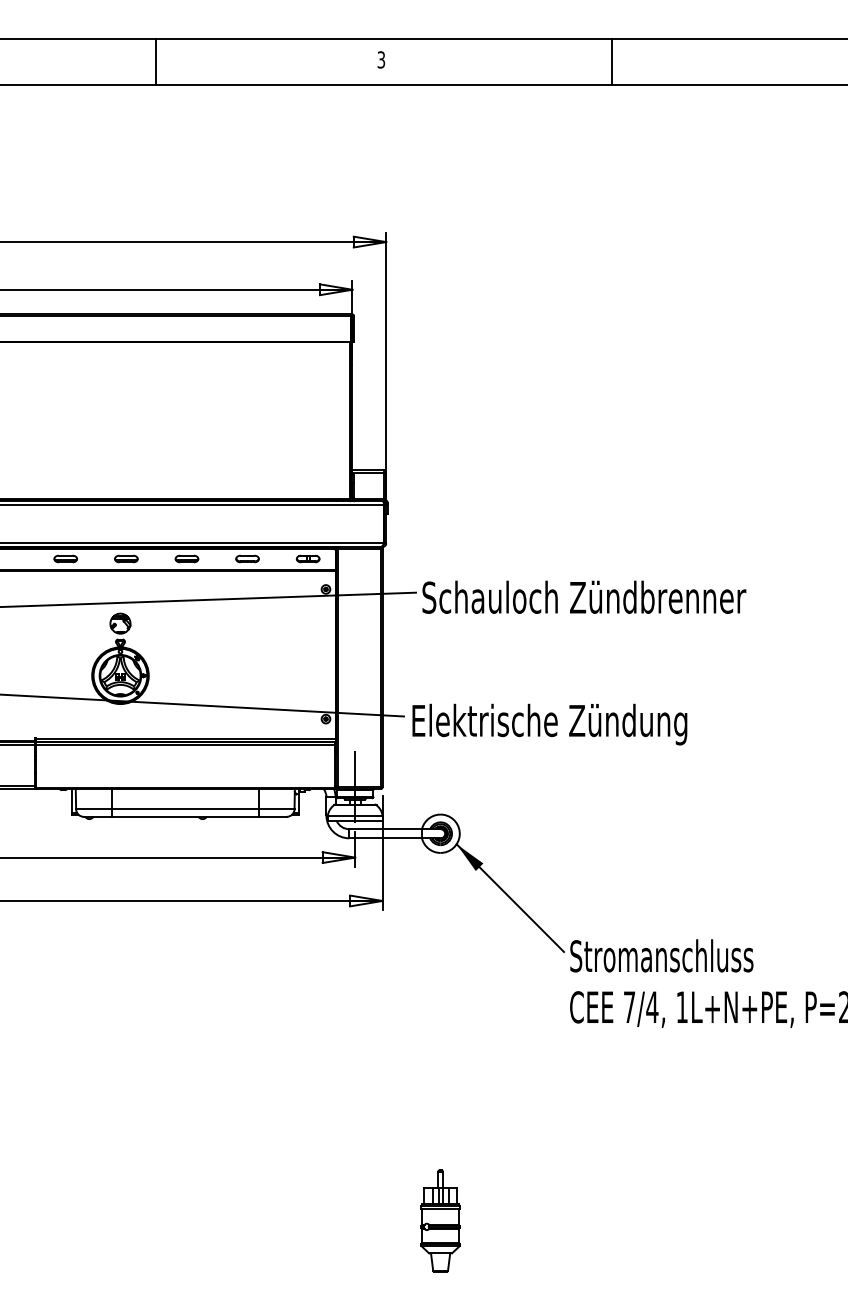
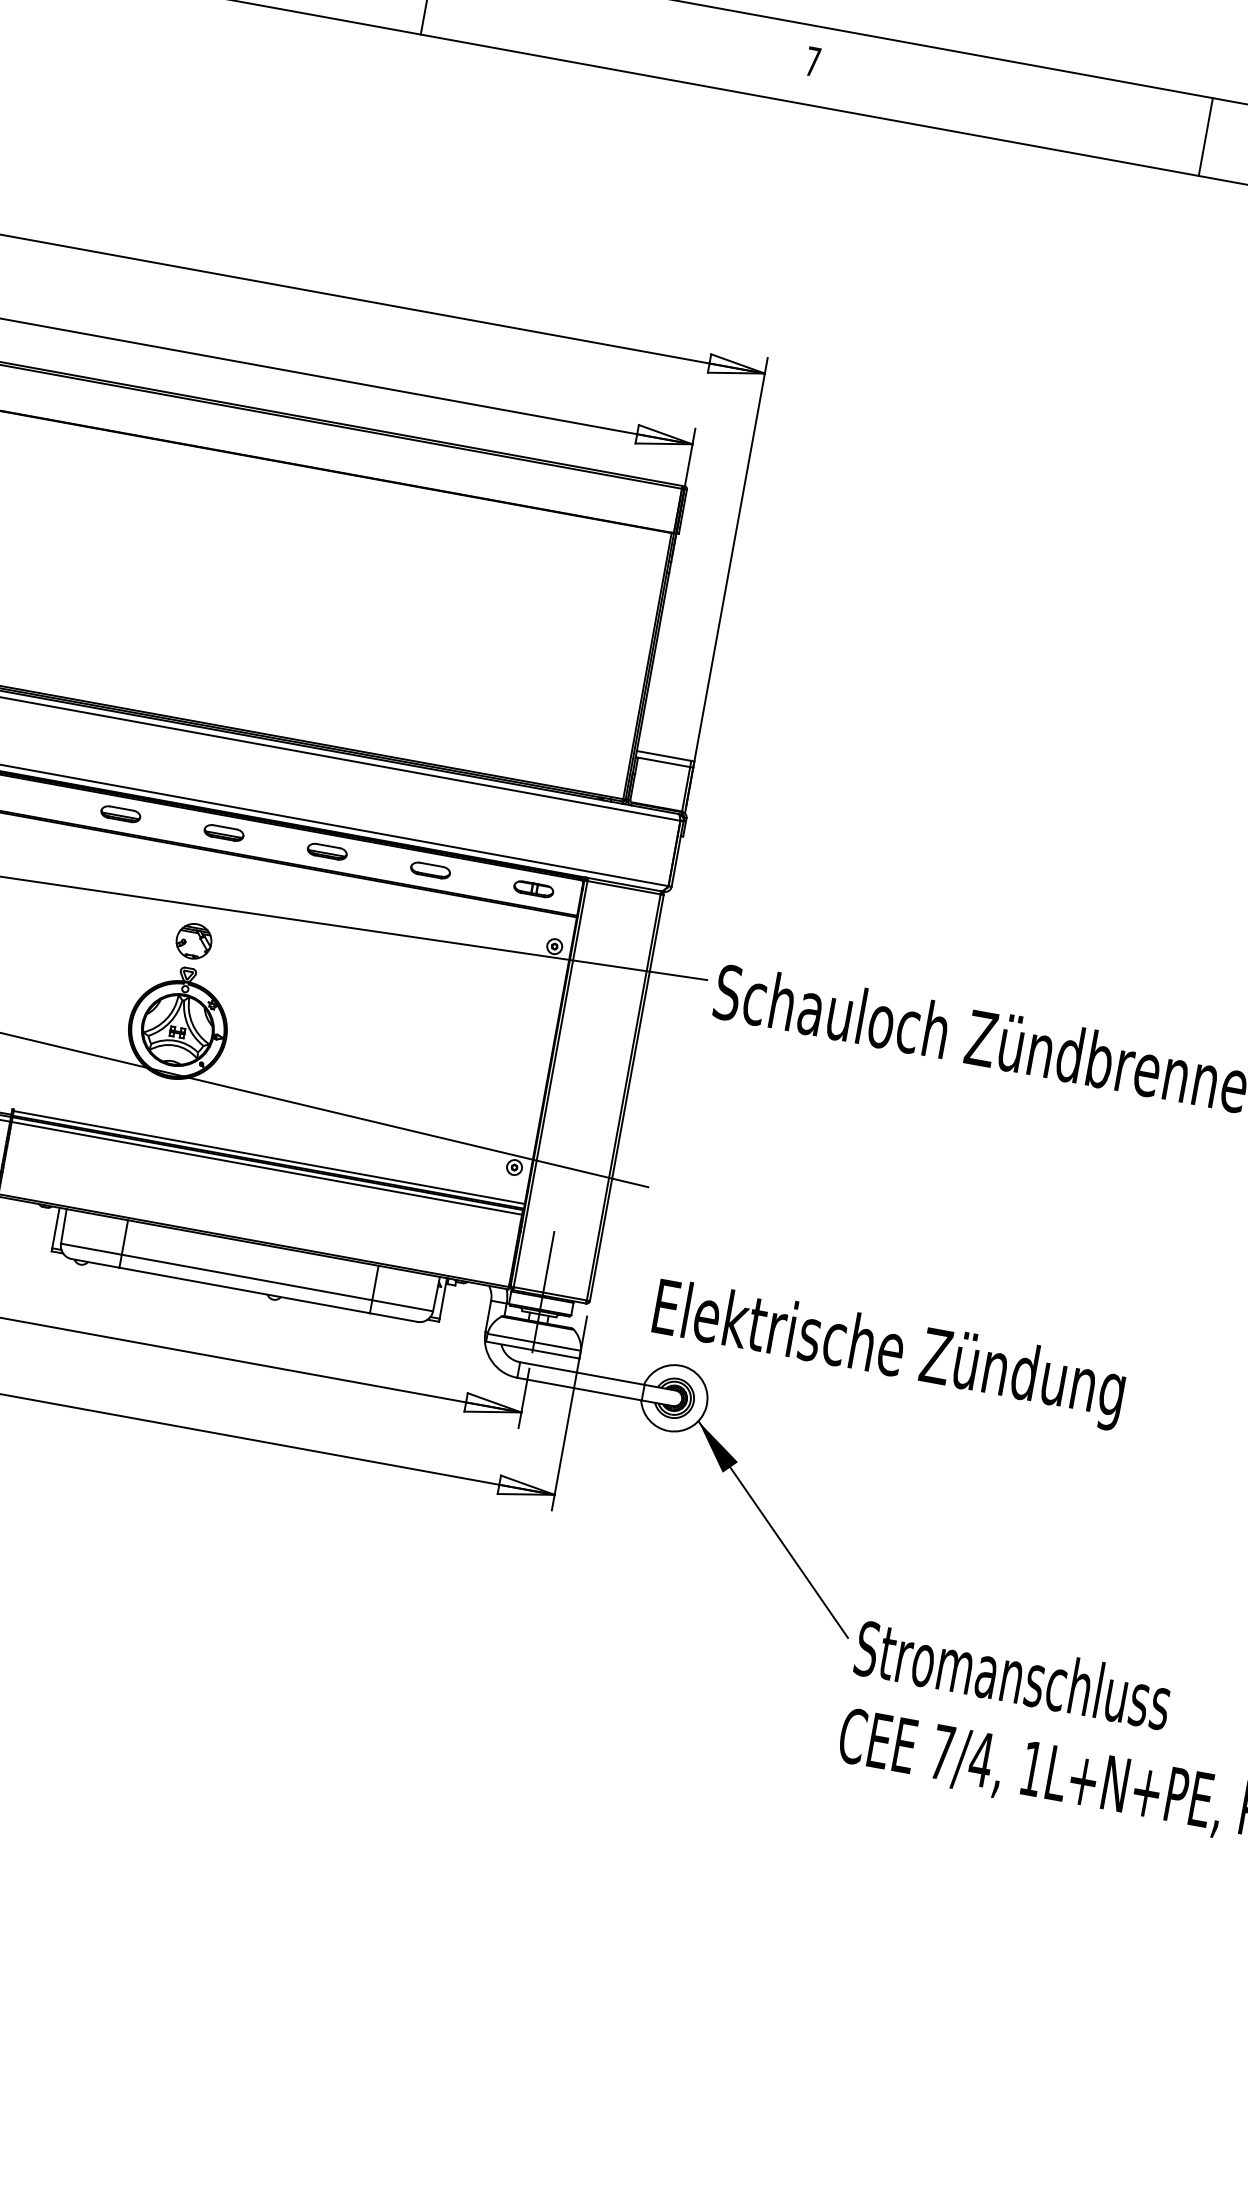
text: (381, 59) -> (813, 61), 3 -> 7
text: (549, 724) -> (888, 1353), moved
part: (440, 1220) -> (554, 2057), removed

